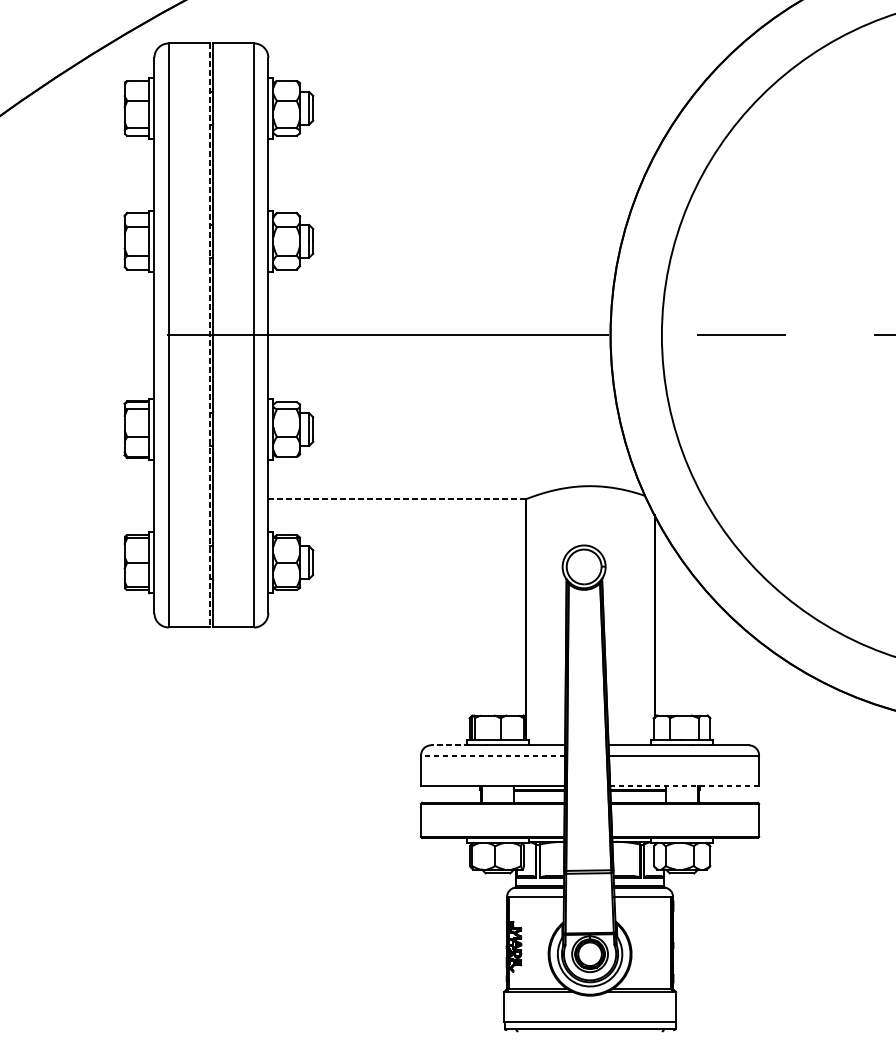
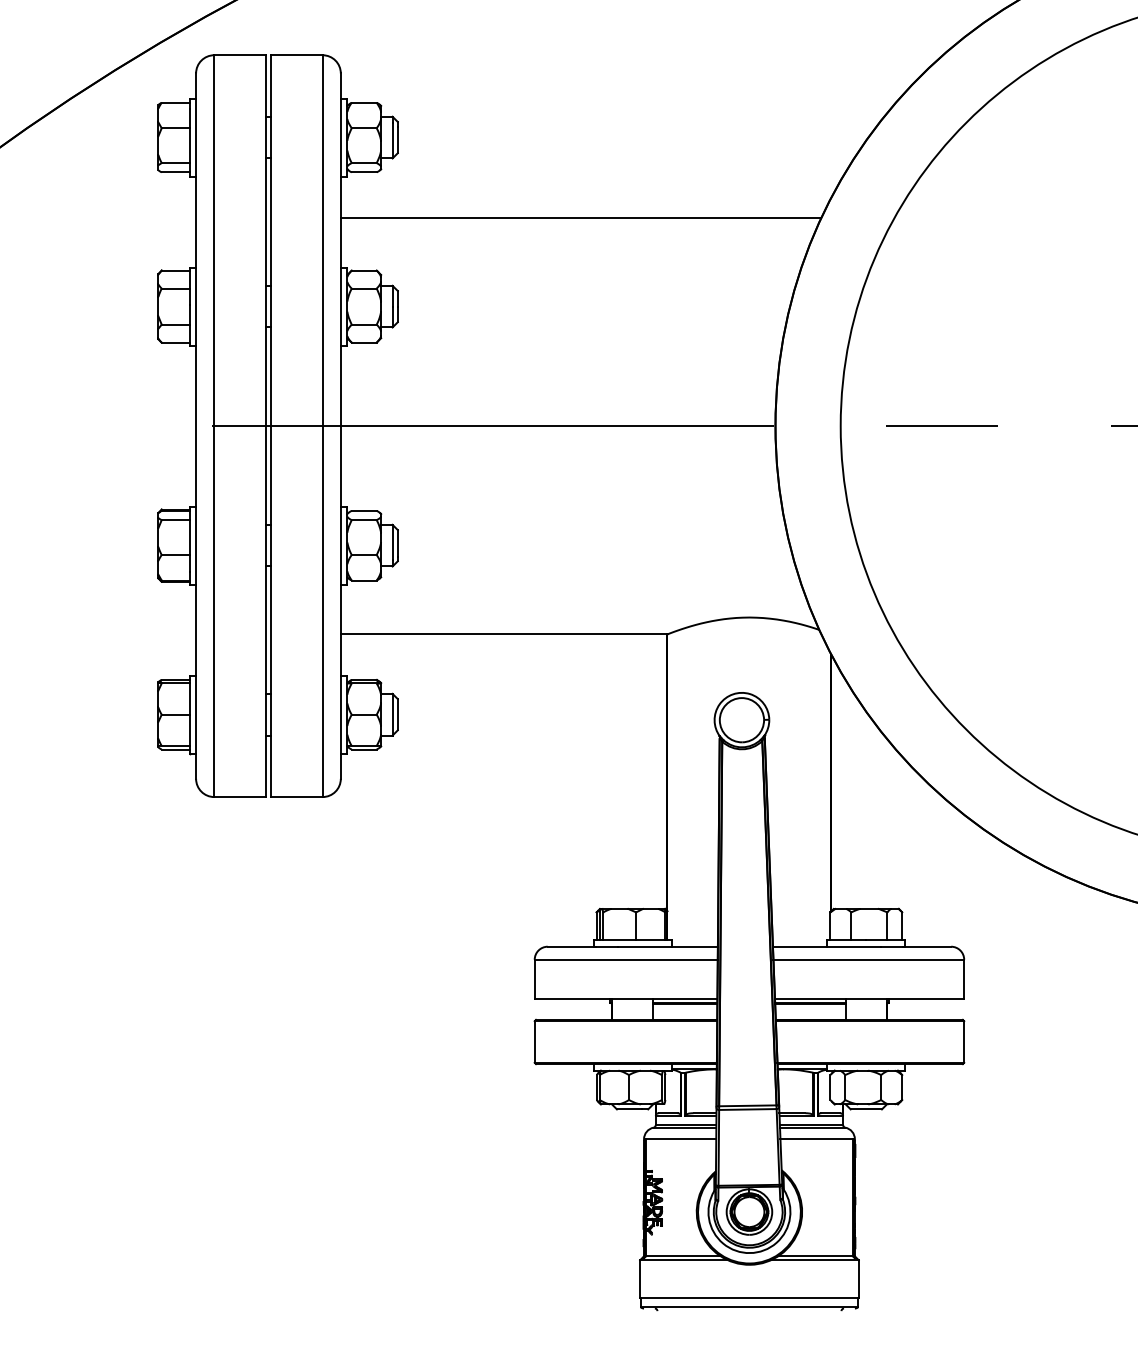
line: (457, 171) -> (580, 217), added
line: (209, 335) -> (266, 426), dashed -> solid
line: (397, 499) -> (504, 634), dashed -> solid
line: (449, 745) -> (571, 946), dashed -> solid
line: (493, 755) -> (626, 959), dashed -> solid
line: (684, 786) -> (869, 998), dashed -> solid

